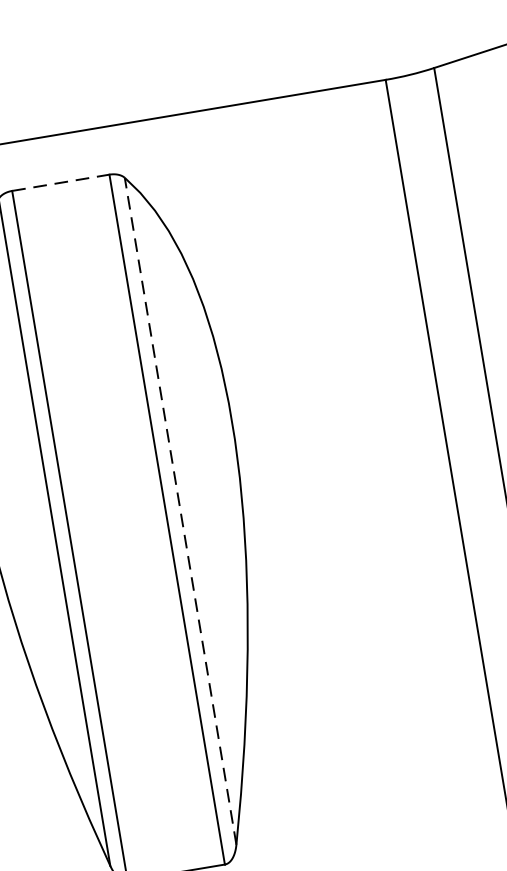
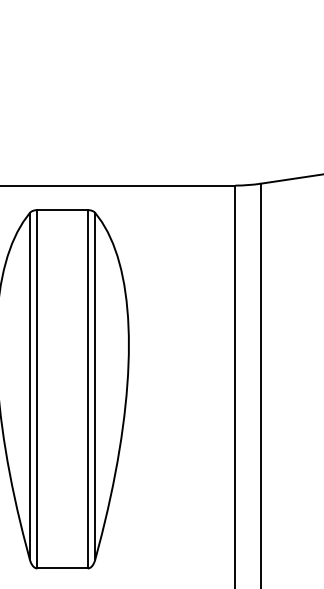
line: (62, 183) -> (63, 210), dashed -> solid
line: (180, 509) -> (95, 385), dashed -> solid

